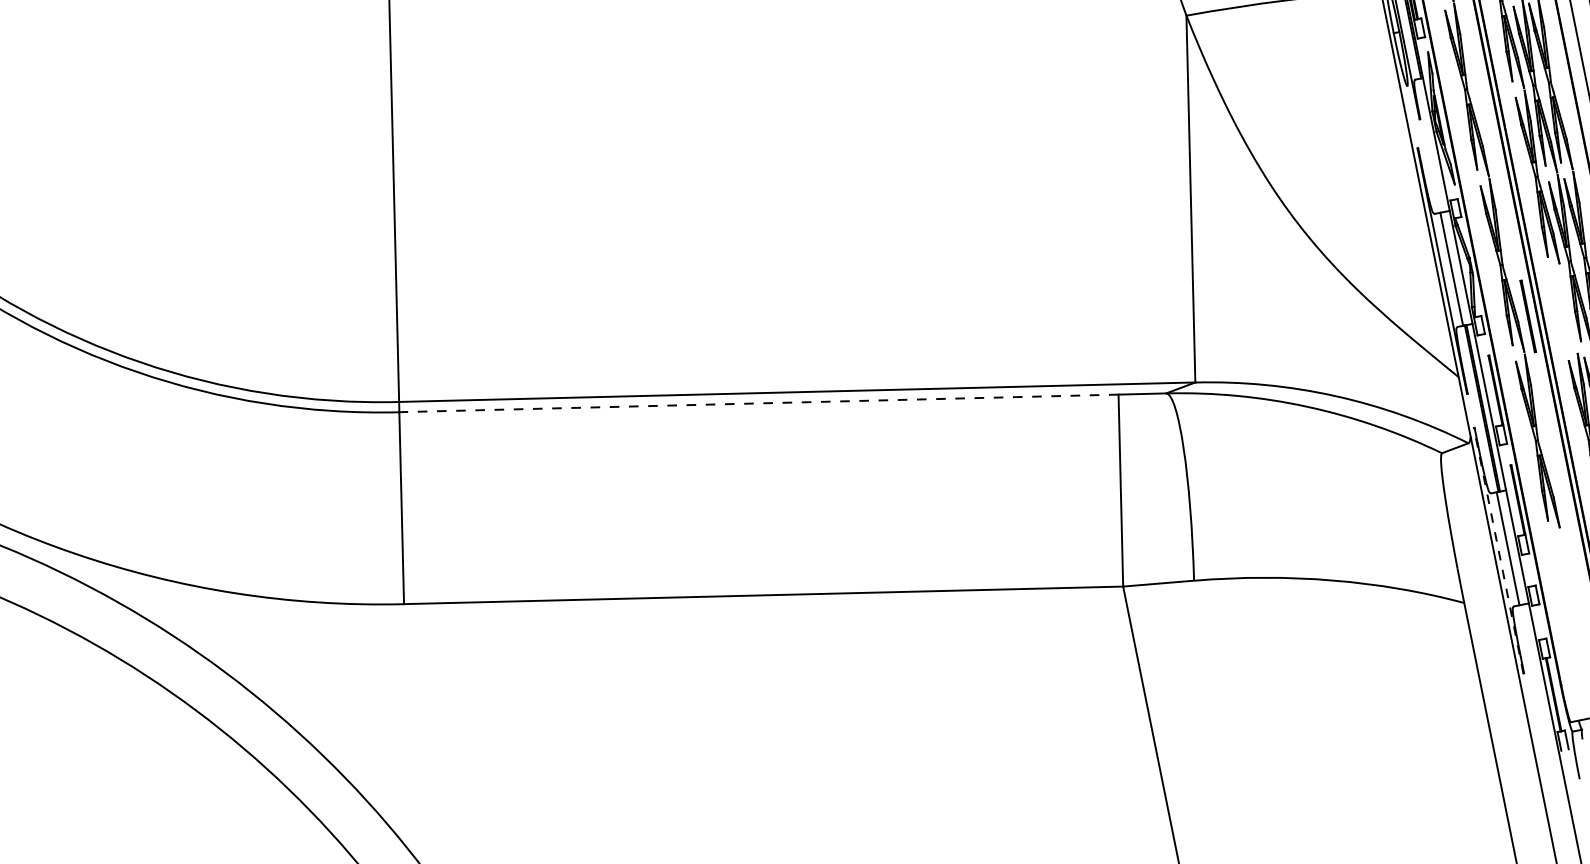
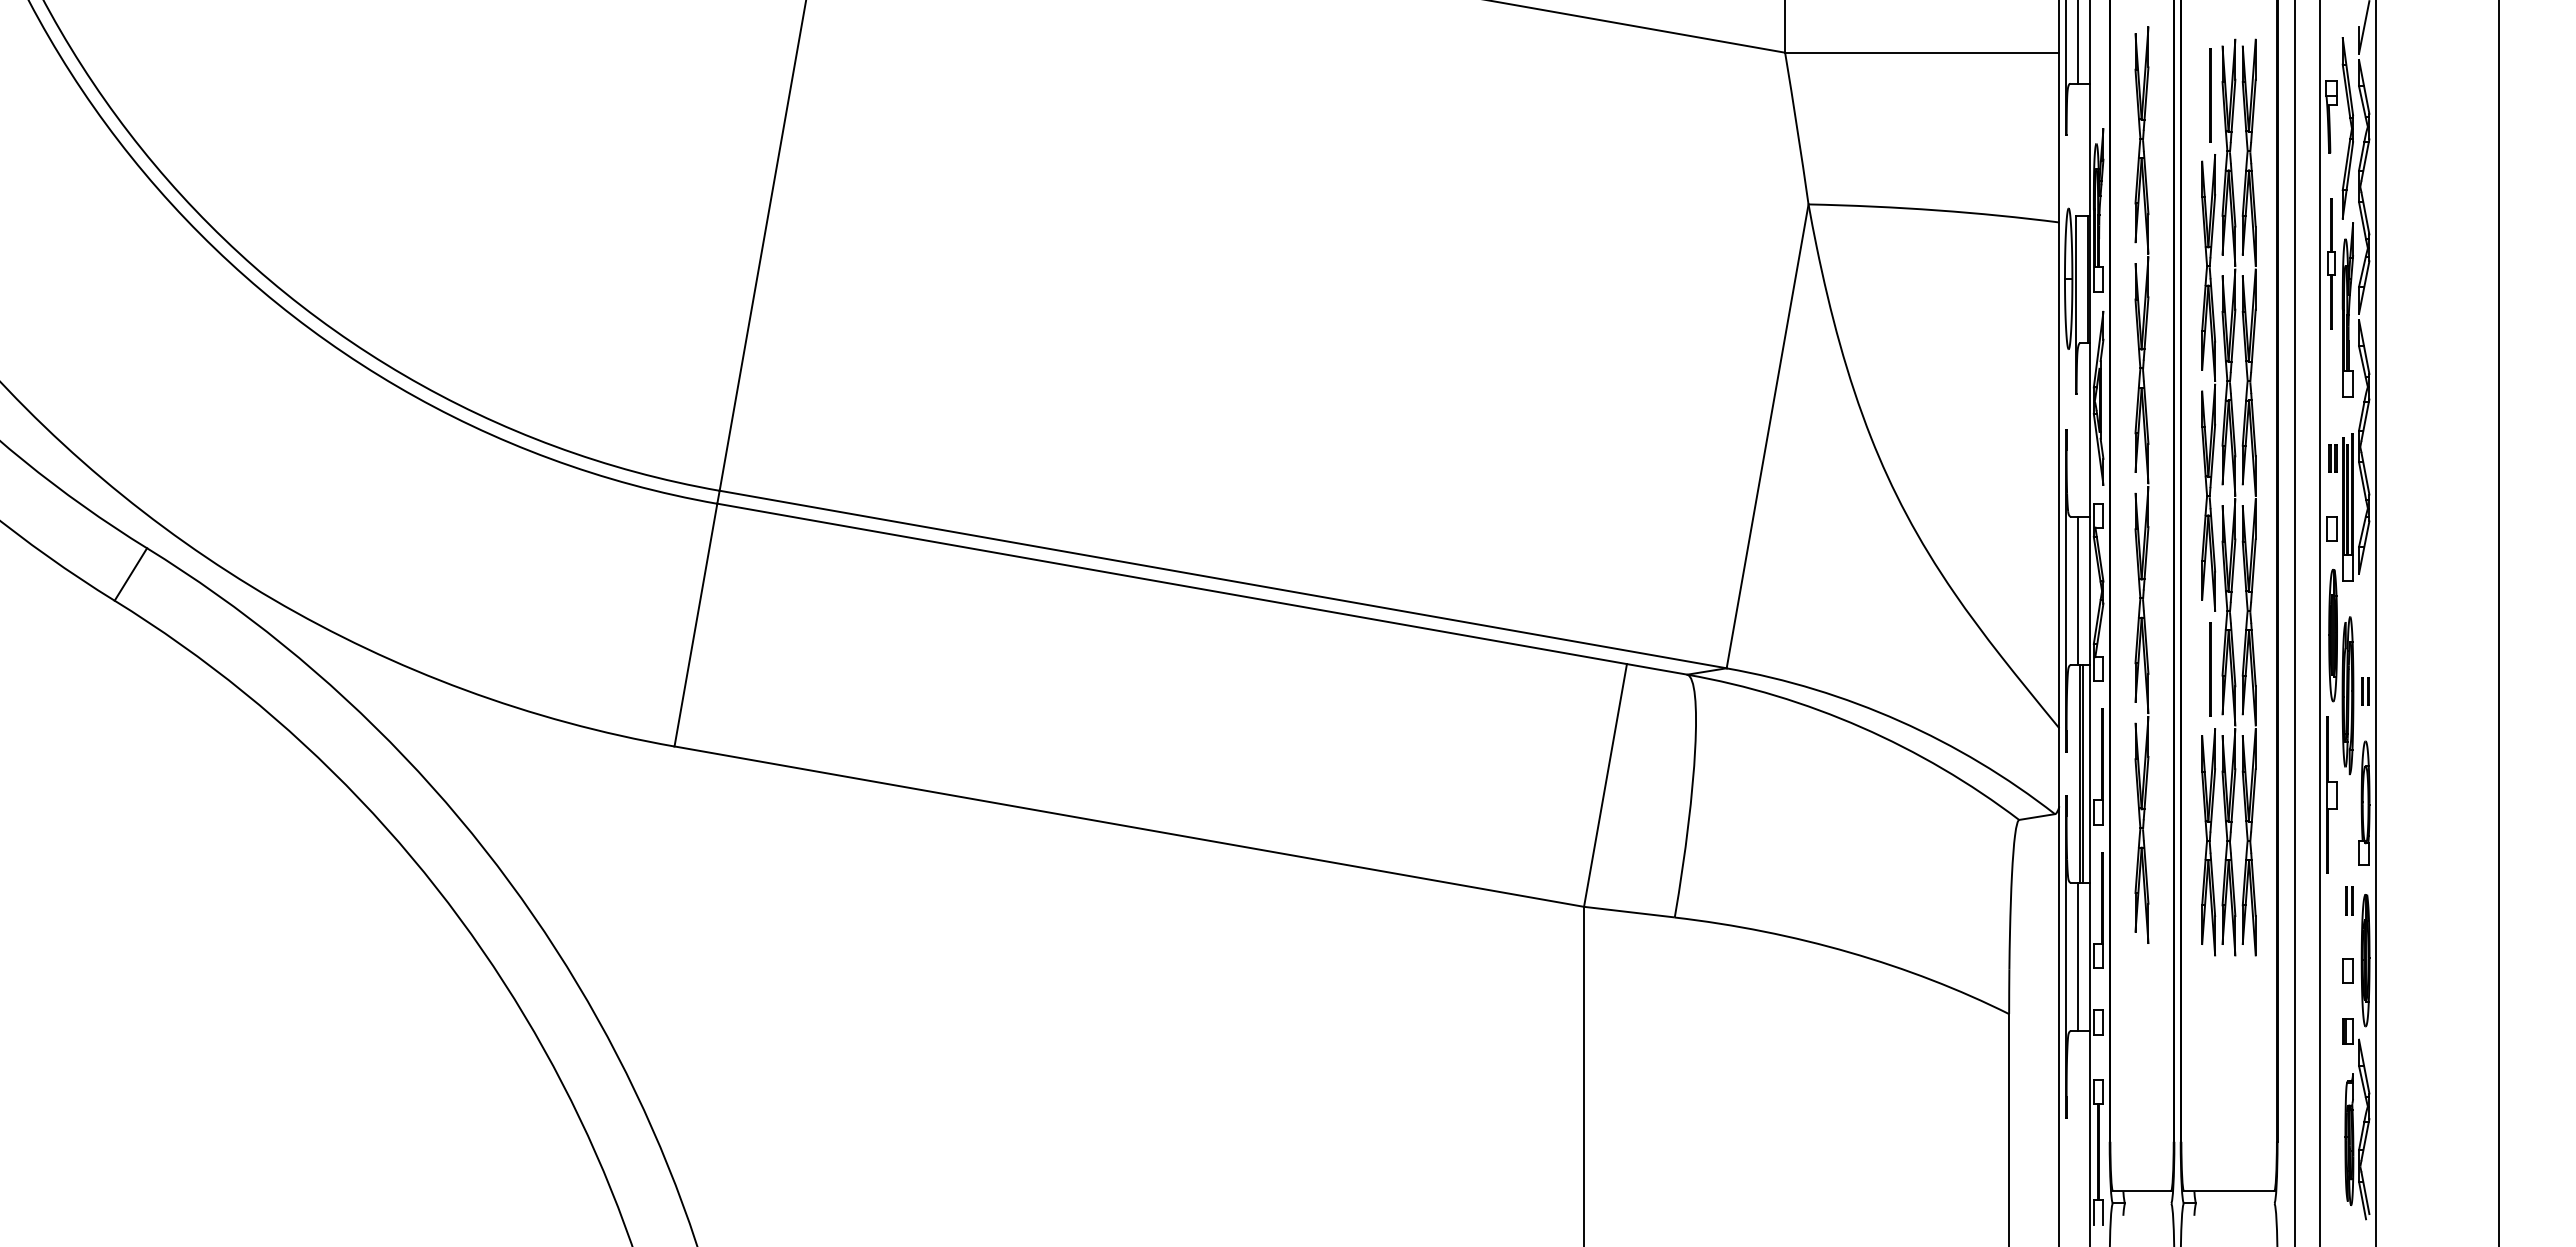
line: (1528, 316) -> (2210, 669), moved
line: (759, 403) -> (1172, 583), dashed -> solid
line: (1498, 551) -> (2065, 957), dashed -> solid

